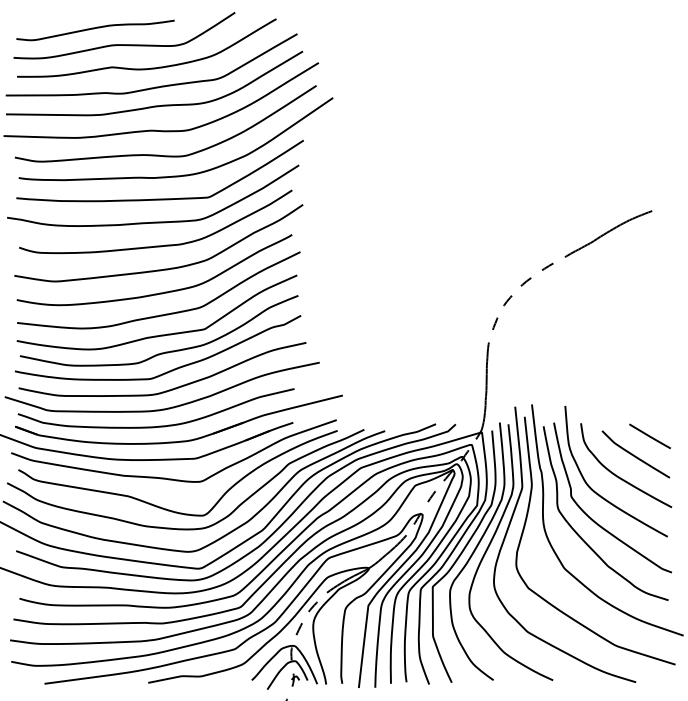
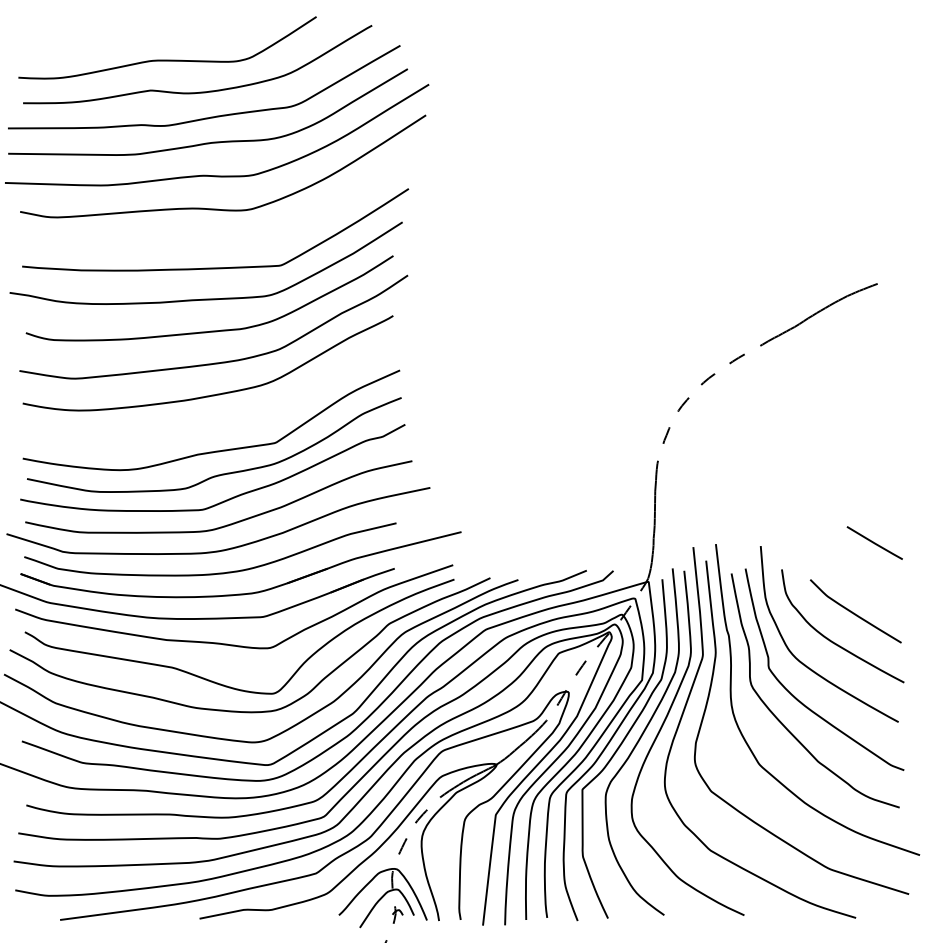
curve: (95, 28) -> (128, 38), removed
curve: (180, 175) -> (243, 235), removed
curve: (164, 314) -> (221, 422), removed
line: (649, 435) -> (874, 542), moved

